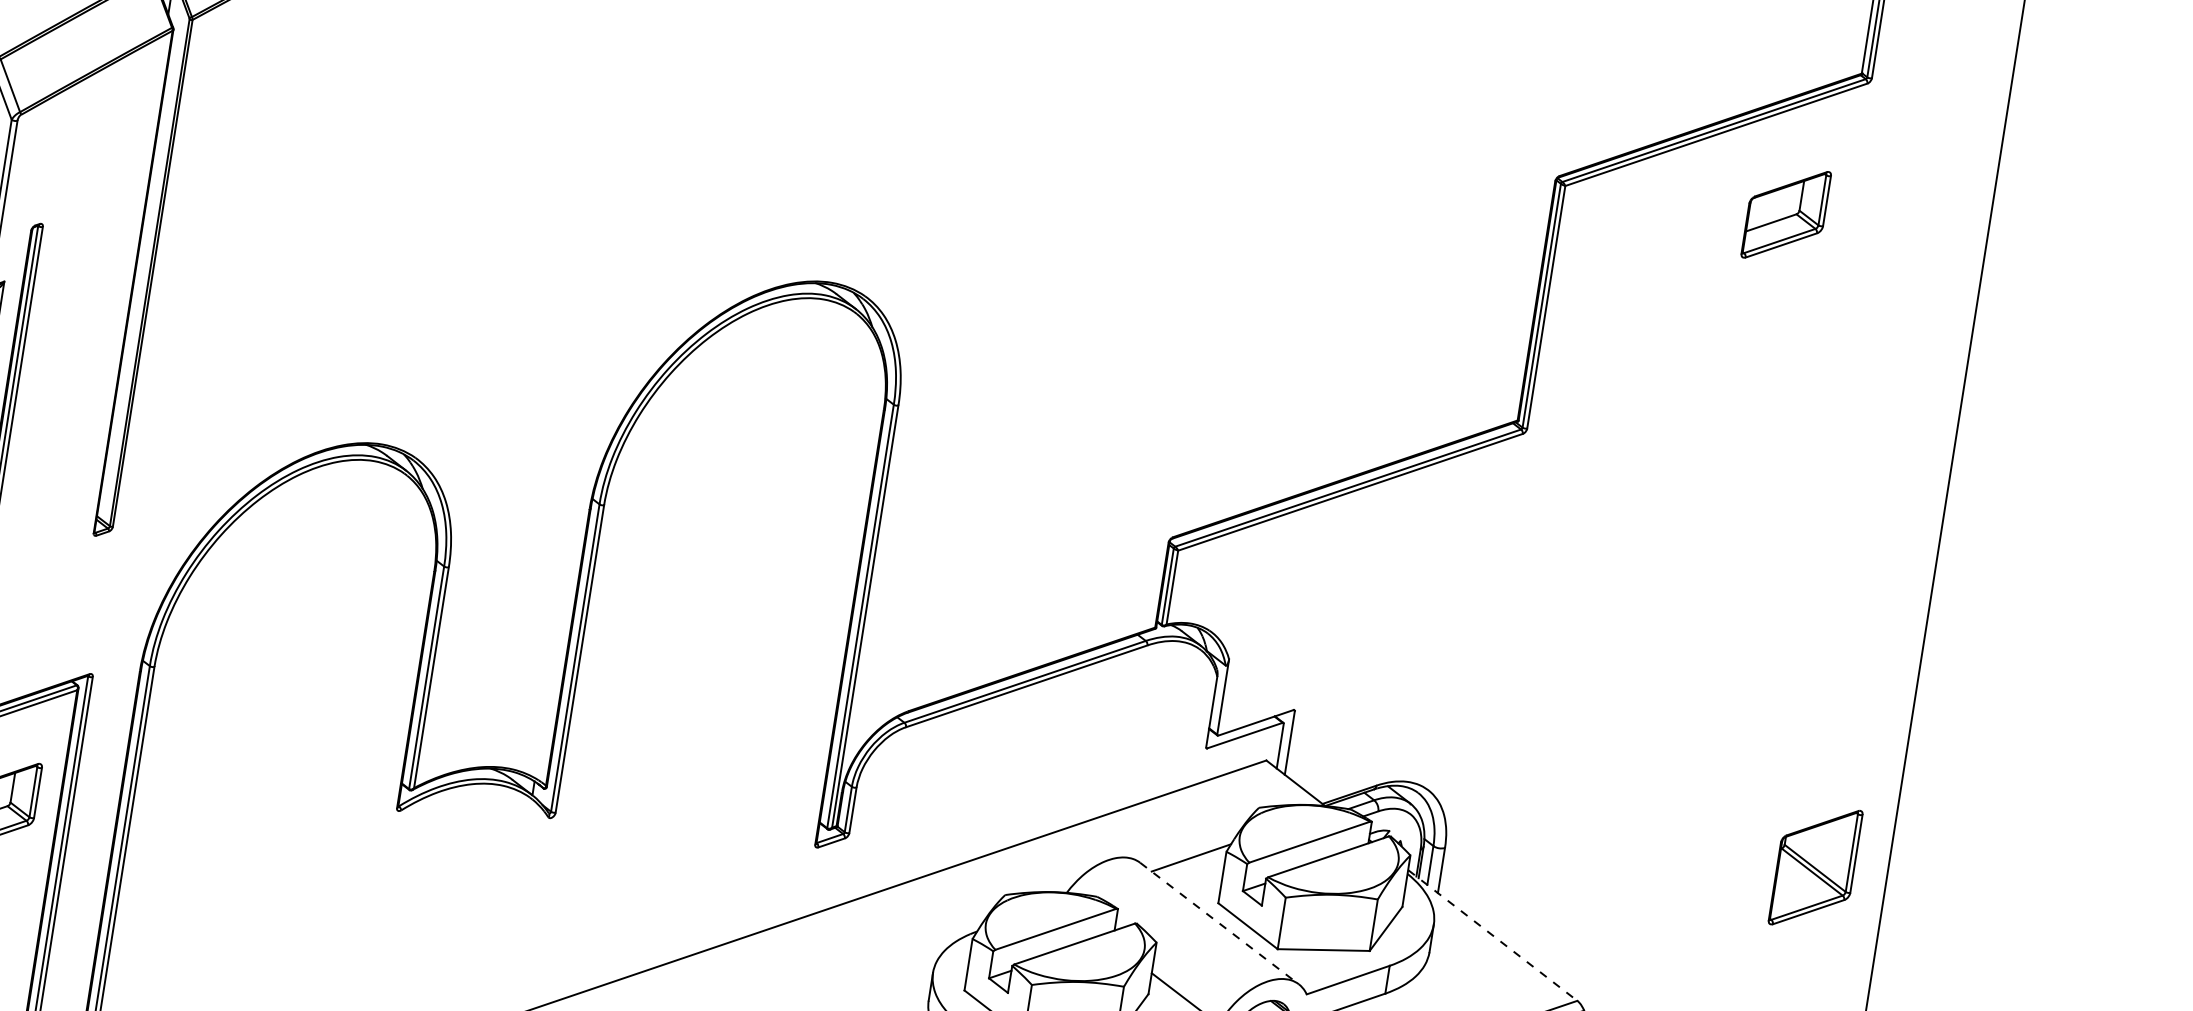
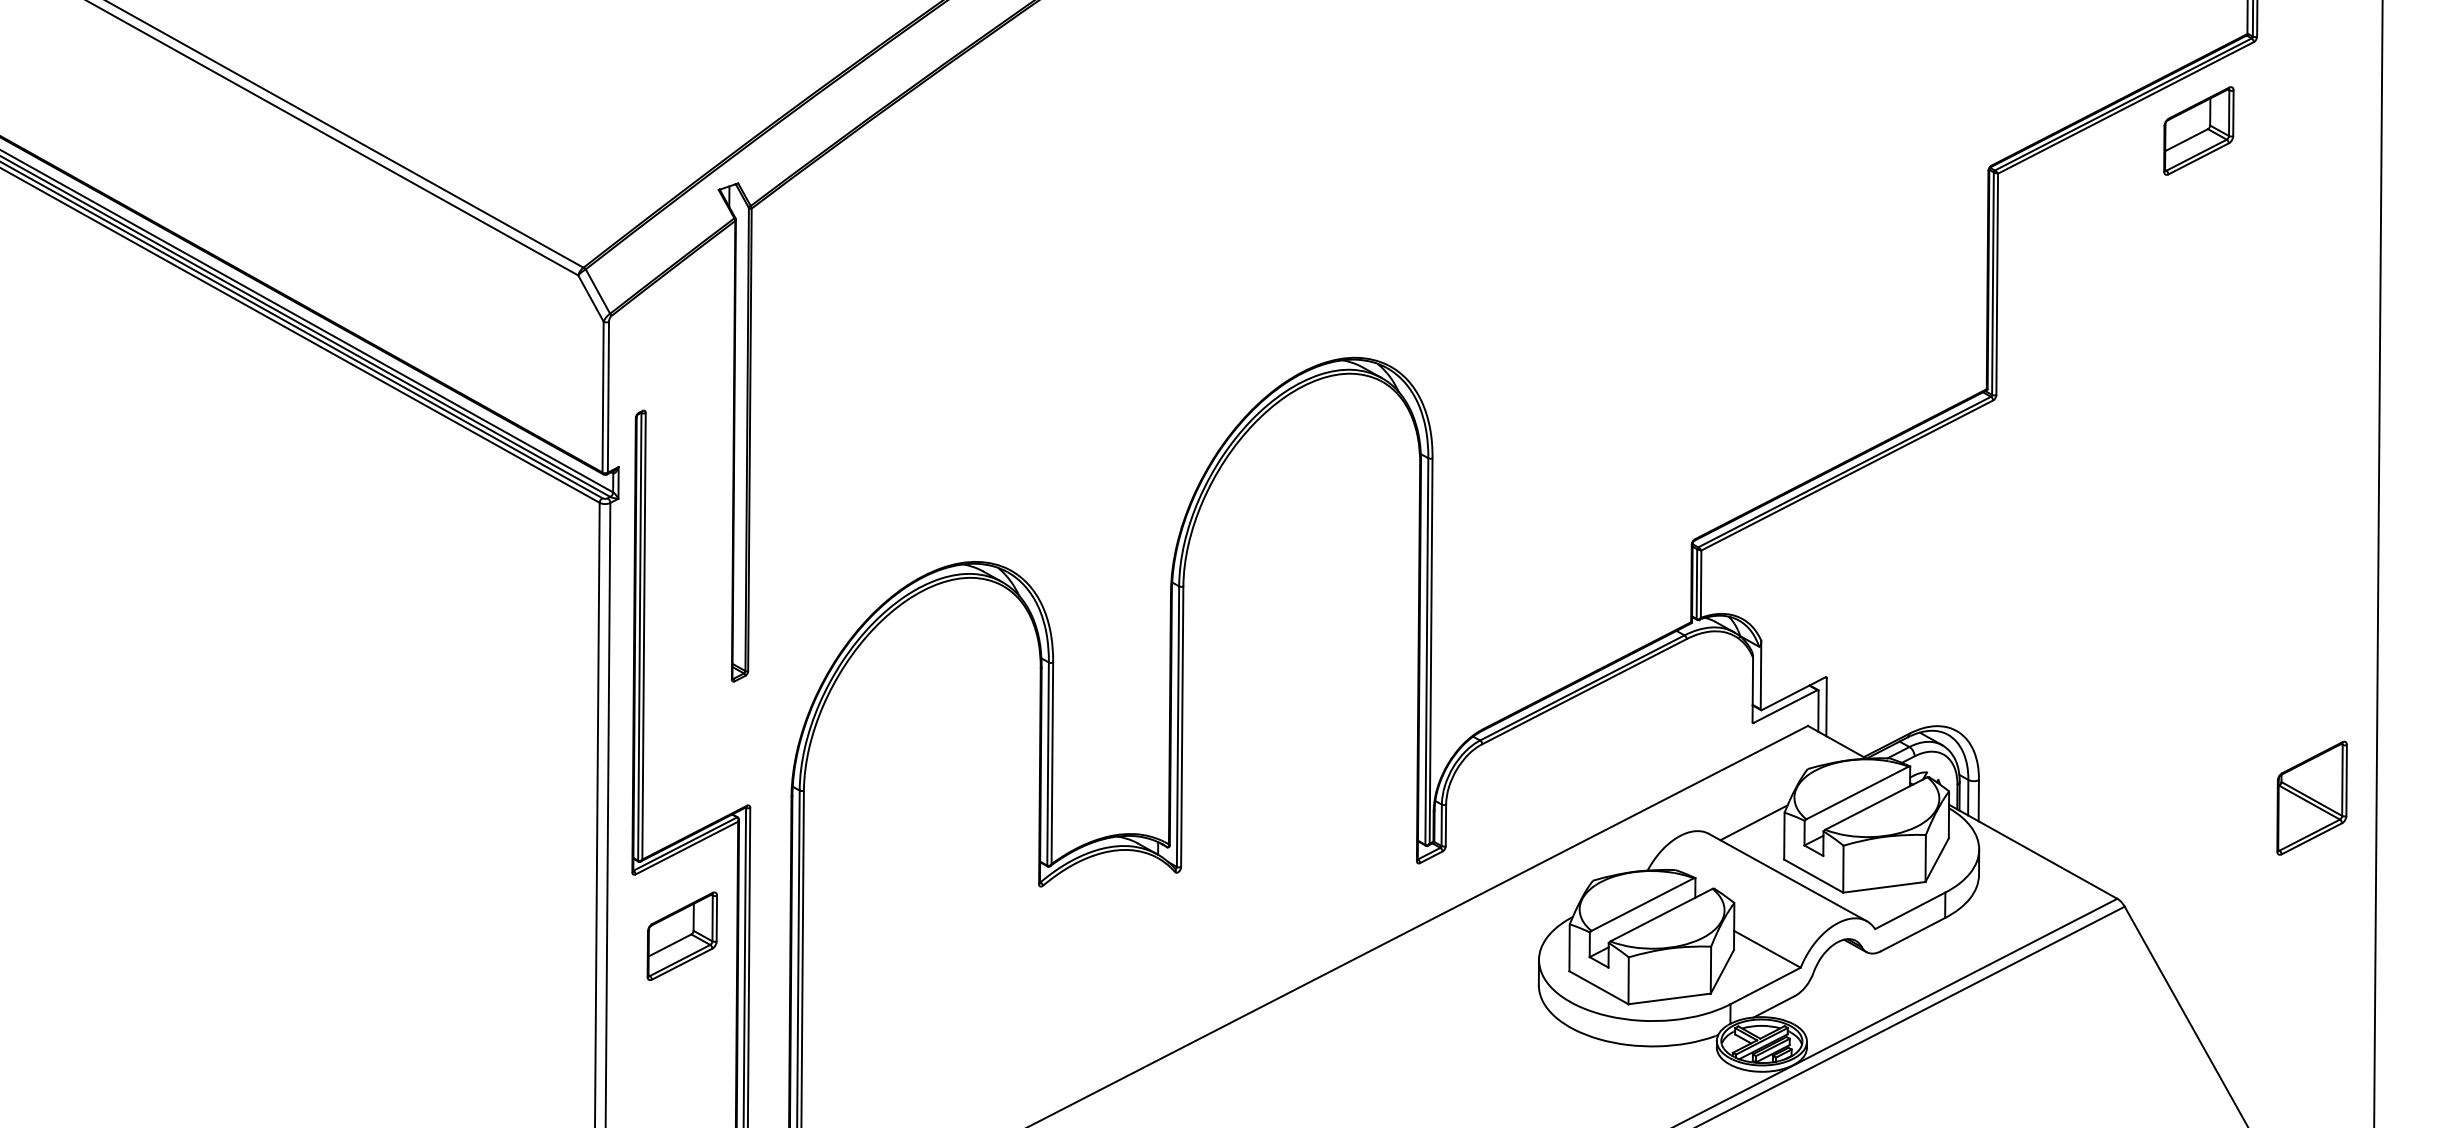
part: (1785, 214) -> (2198, 130), moved
part: (1815, 866) -> (2311, 797), moved
line: (1220, 923) -> (1788, 877), dashed -> solid
line: (1492, 936) -> (2033, 852), dashed -> solid

